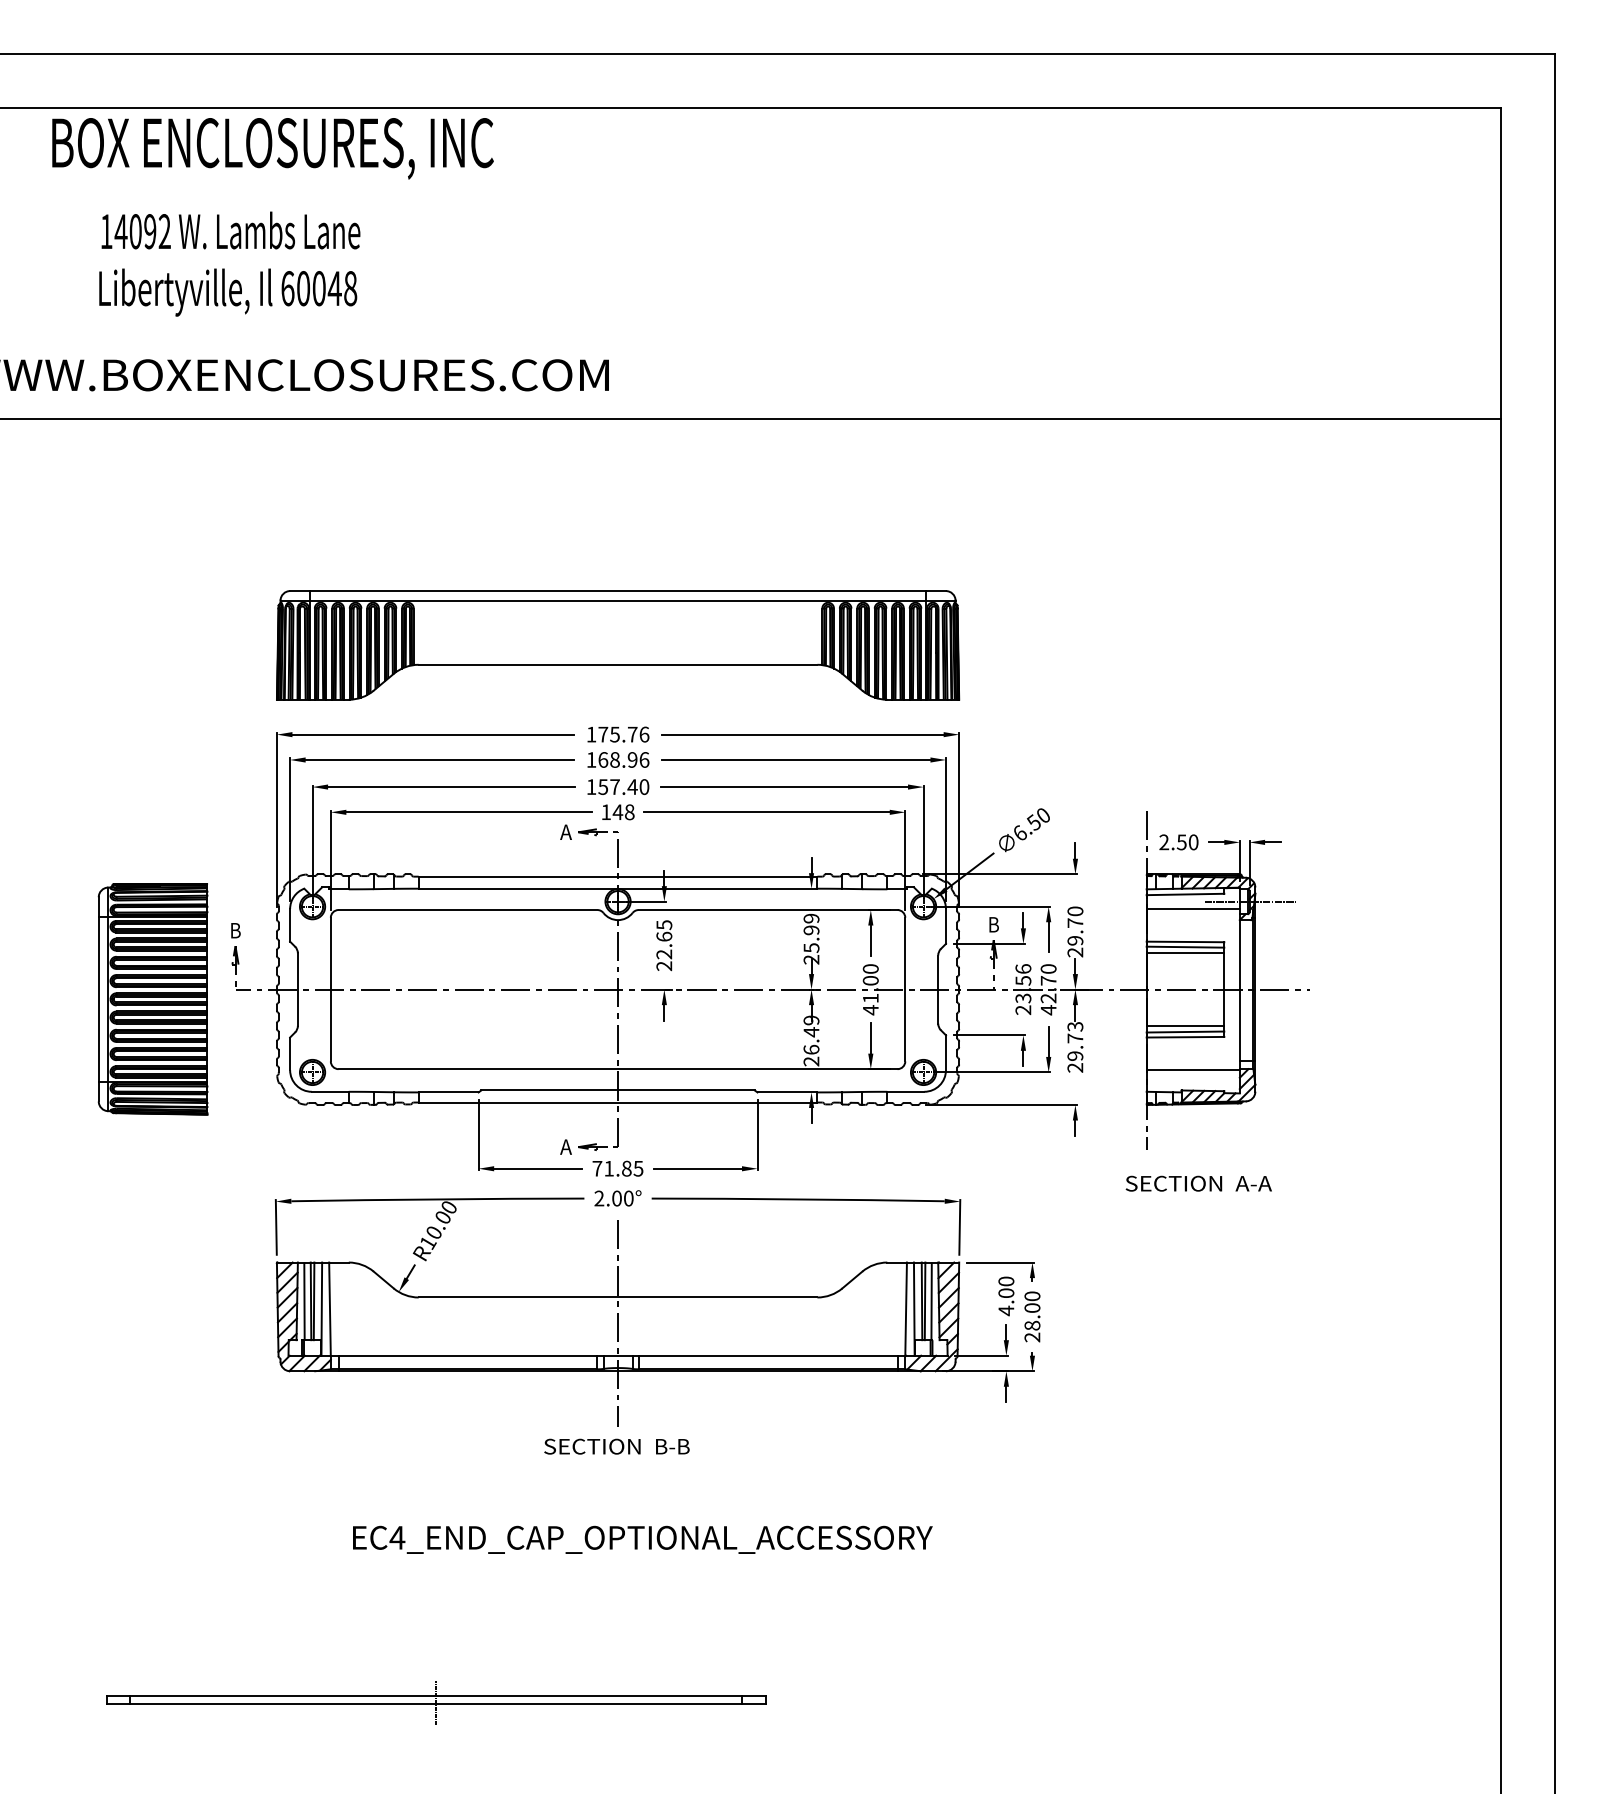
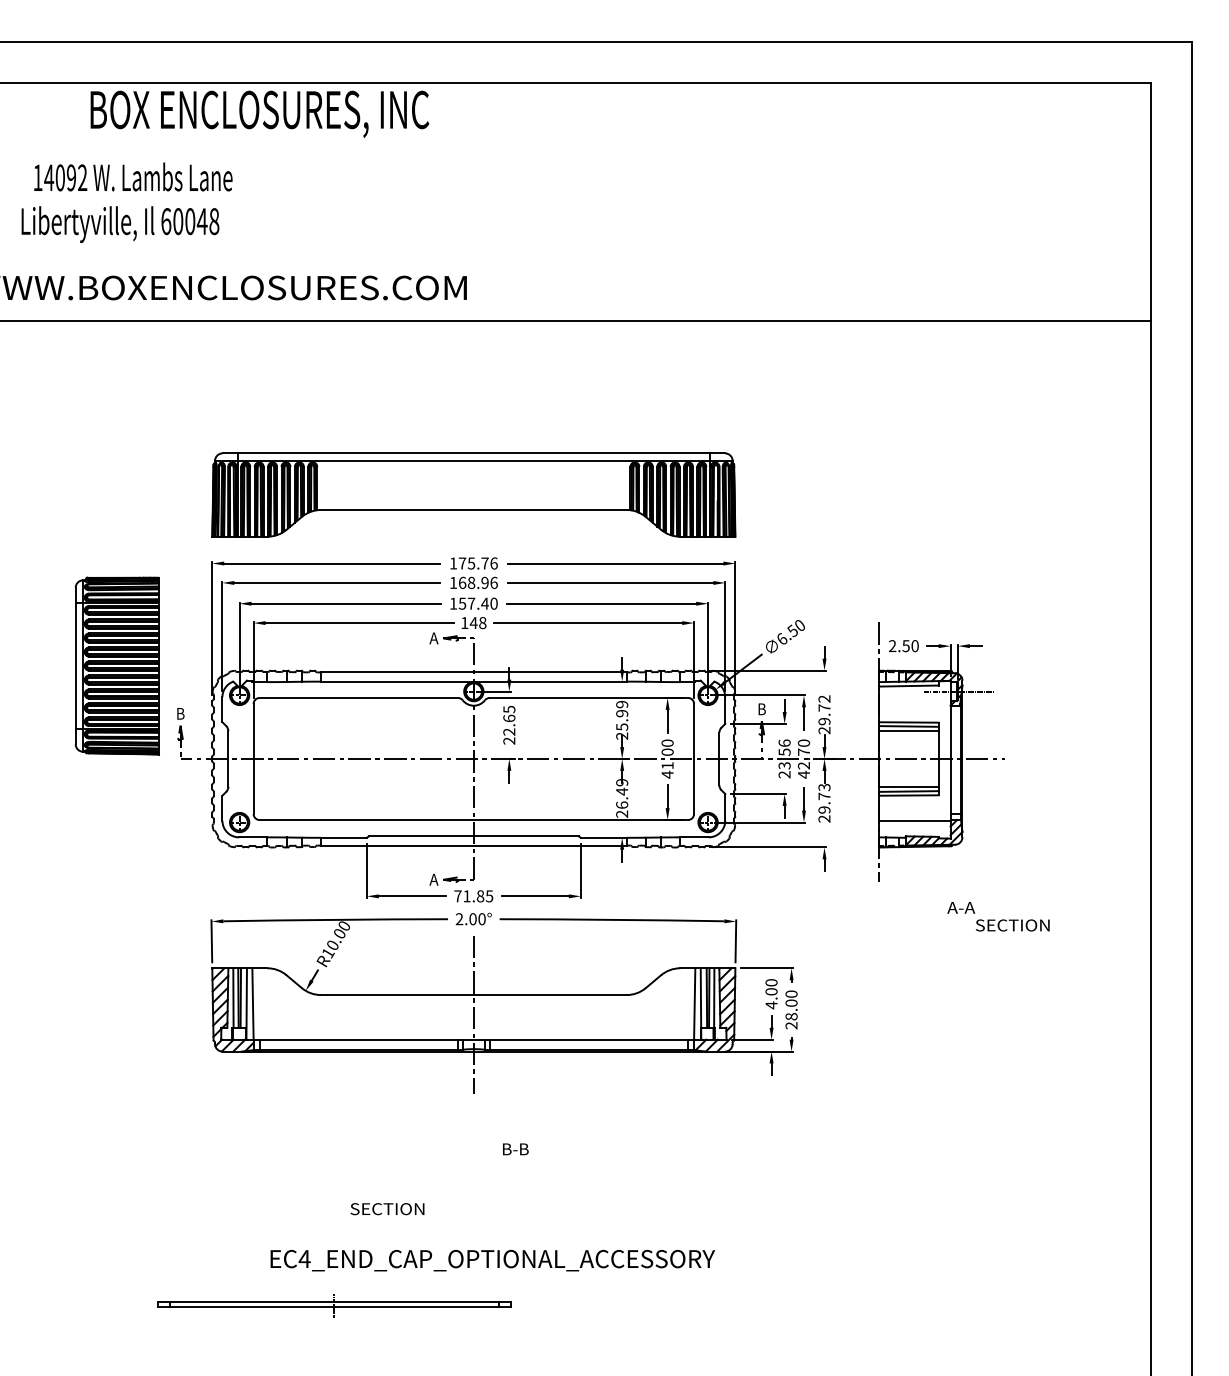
text: (272, 148) -> (259, 114), moved
text: (230, 230) -> (133, 176), moved
text: (228, 292) -> (120, 224), moved
line: (1192, 909) -> (914, 697), removed
text: (1075, 911) -> (824, 699), 29.70 -> 29.72
part: (152, 999) -> (116, 666), moved
text: (1173, 1183) -> (1012, 925), moved
text: (592, 1446) -> (387, 1208), moved
text: (672, 1446) -> (515, 1149), moved
text: (642, 1539) -> (492, 1260), moved
part: (436, 1702) -> (334, 1305), size x0.7

